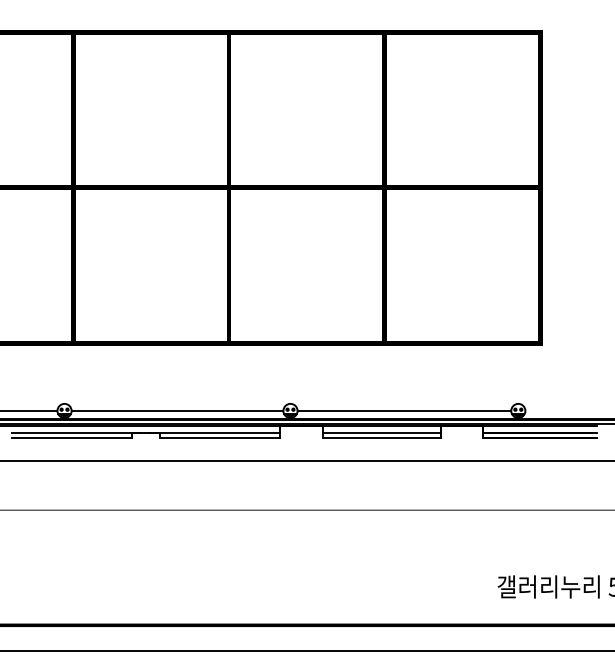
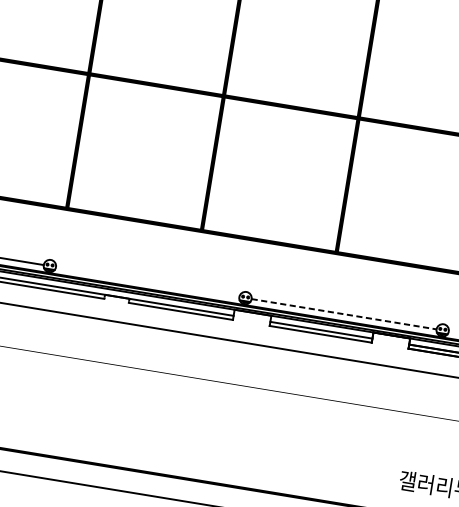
line: (177, 410) -> (147, 281), removed
line: (404, 410) -> (344, 313), solid -> dashed

